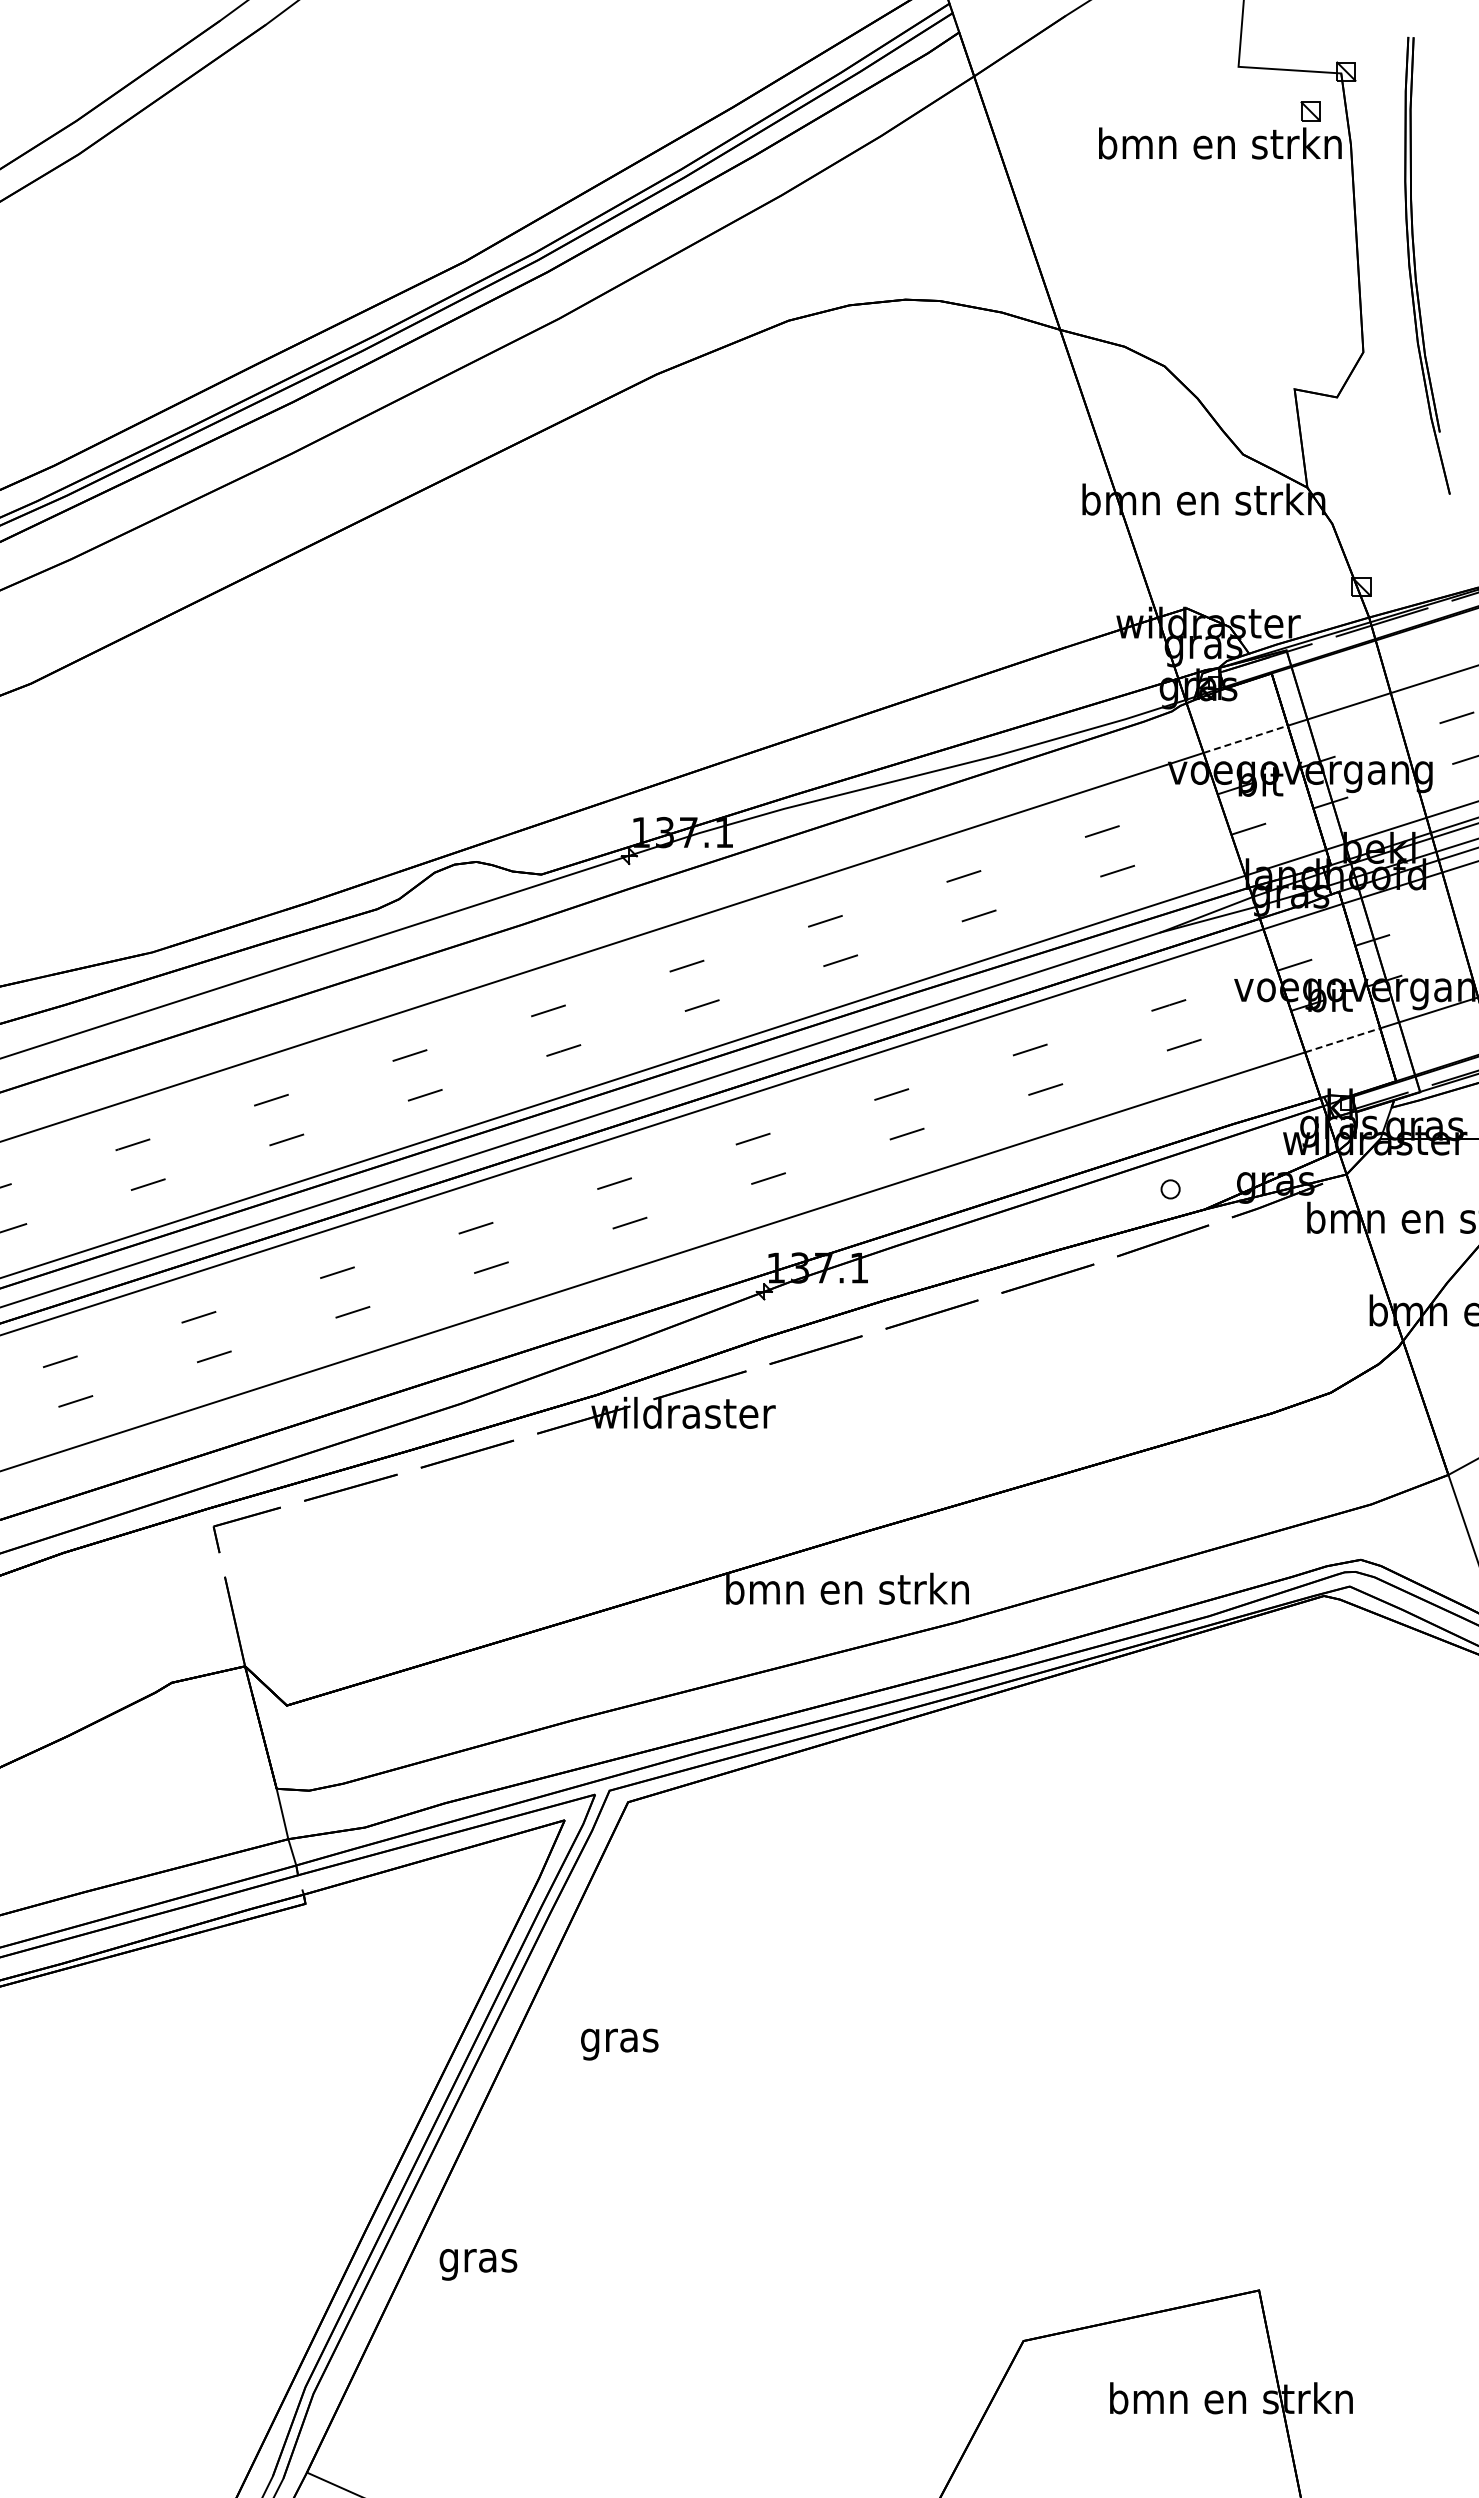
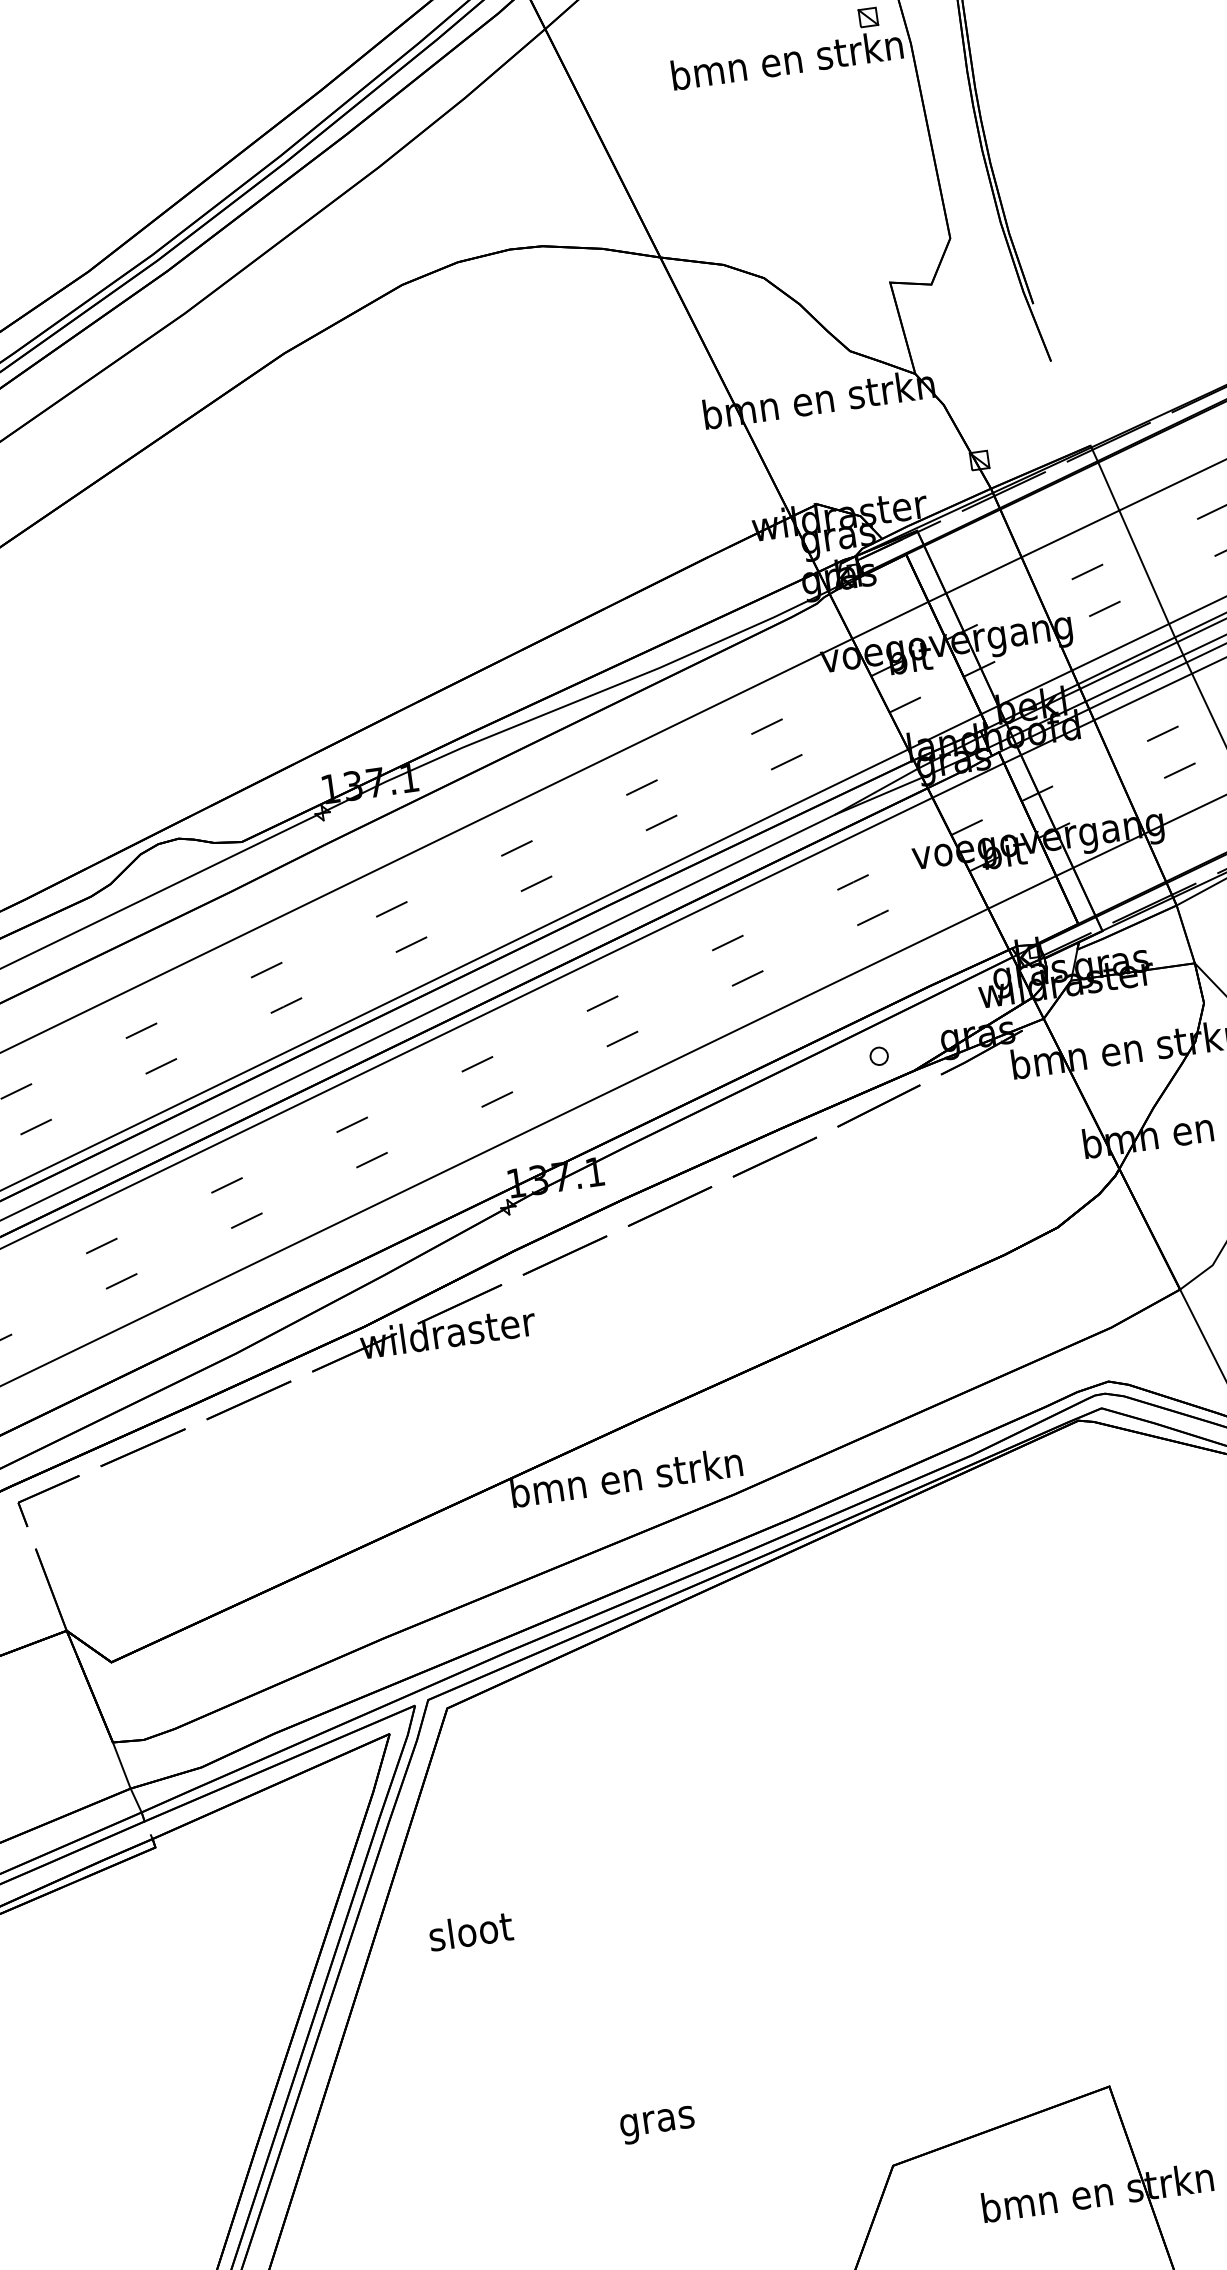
line: (1246, 739) -> (891, 620), dashed -> solid
line: (1343, 1040) -> (1023, 892), dashed -> solid
text: (619, 2040) -> (470, 1935), gras -> sloot
text: (478, 2264) -> (657, 2124), moved

